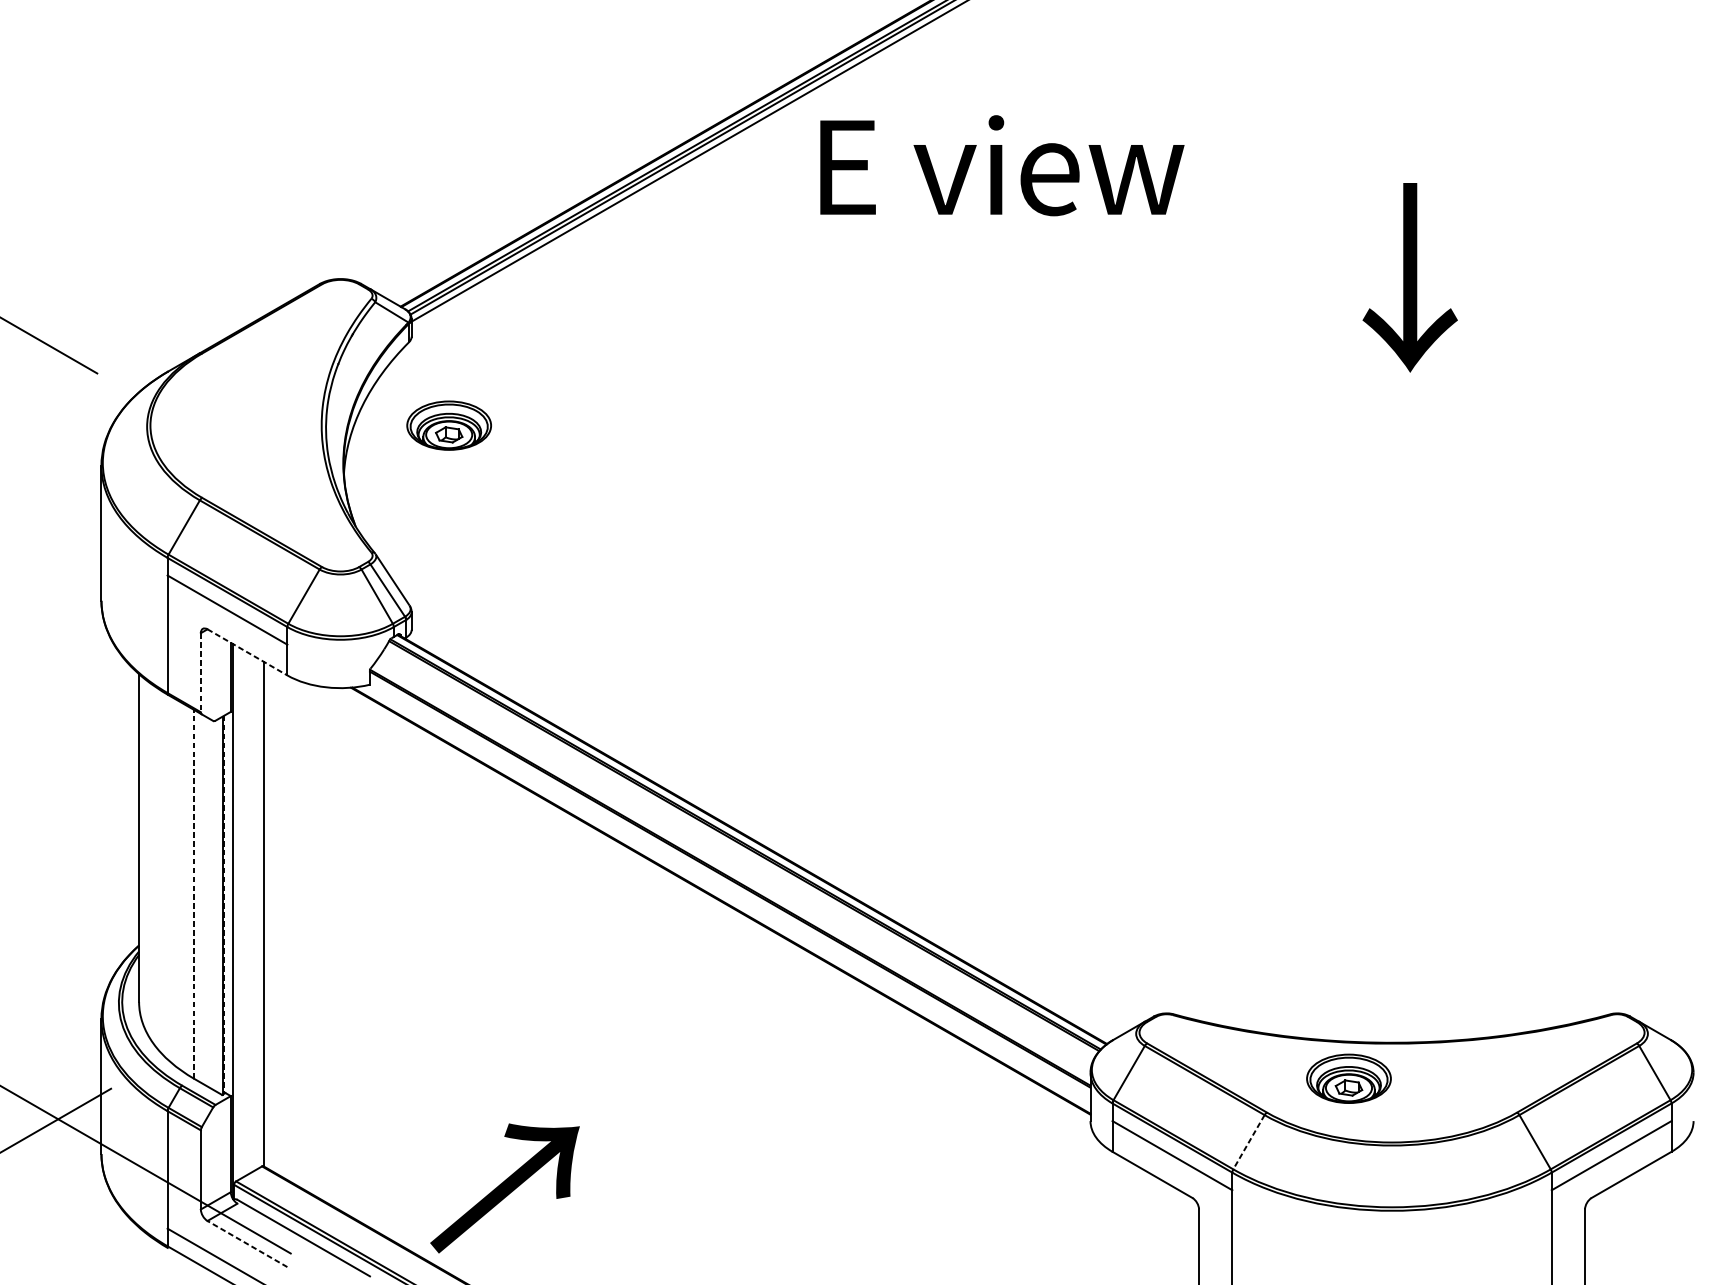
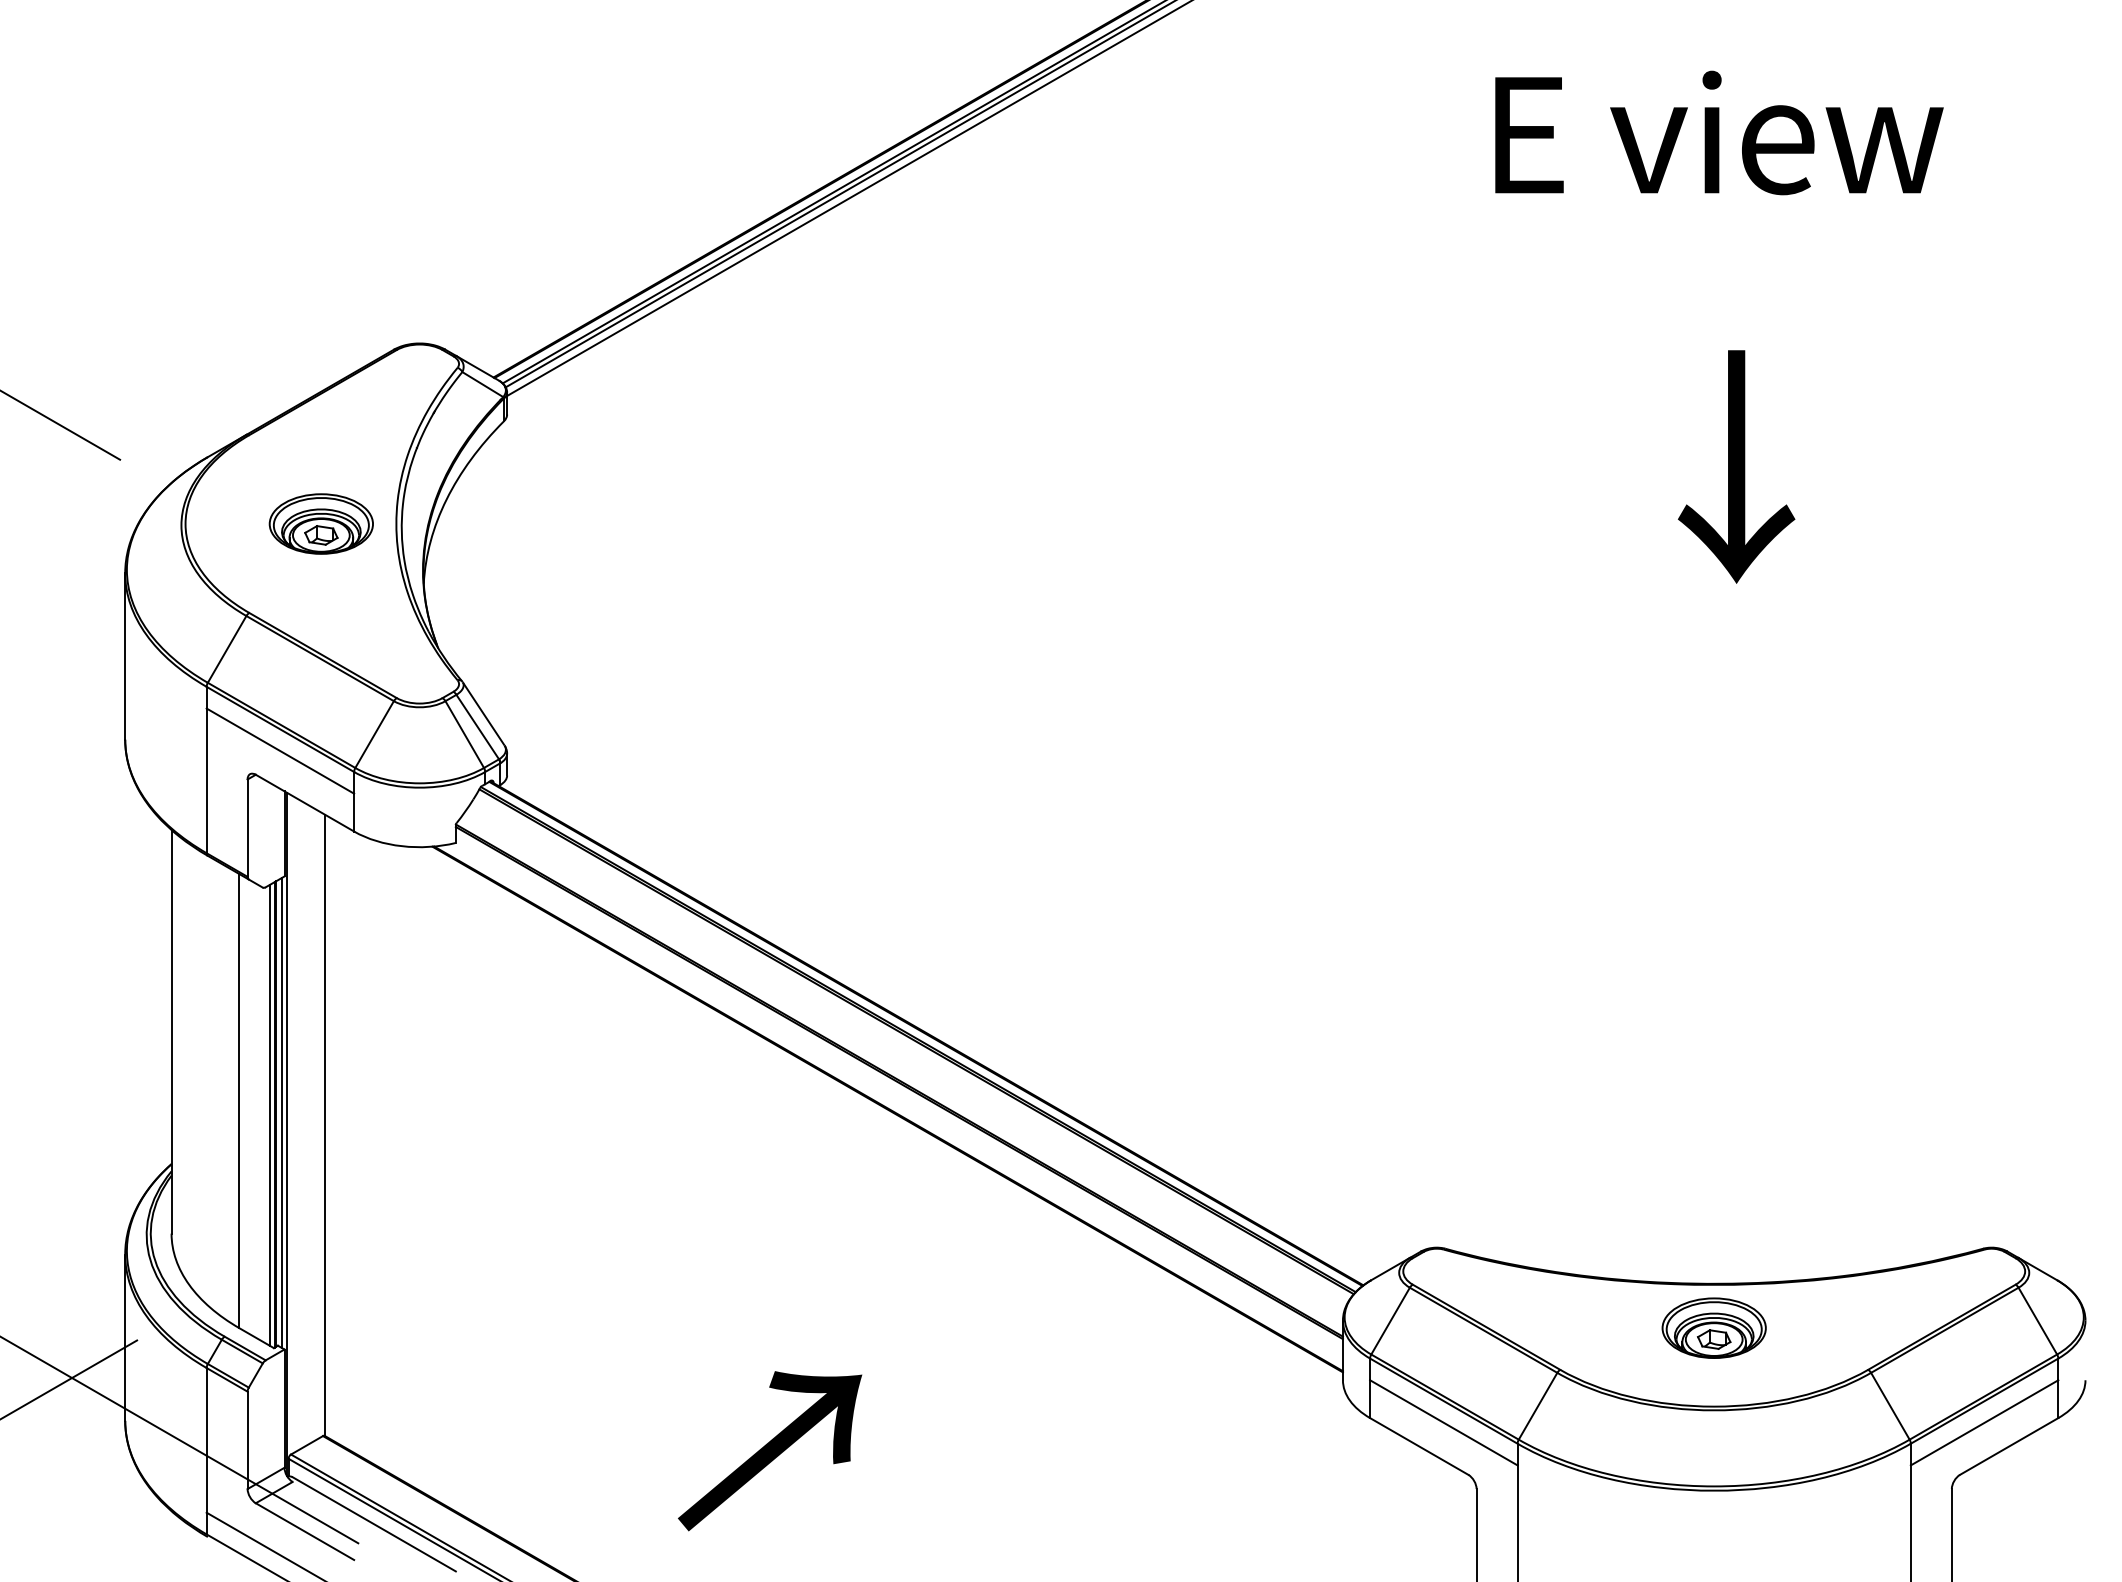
text: (1002, 165) -> (1719, 132), moved
text: (1410, 277) -> (1736, 466), moved
part: (448, 425) -> (320, 523), moved
line: (247, 652) -> (304, 803), dashed -> solid
line: (200, 672) -> (247, 828), dashed -> solid
line: (194, 893) -> (239, 1100), dashed -> solid
line: (229, 903) -> (282, 1112), added
line: (224, 904) -> (276, 1113), dashed -> solid
line: (218, 905) -> (269, 1114), added
part: (1348, 1078) -> (1713, 1327), moved
line: (1249, 1142) -> (1538, 1406), dashed -> solid
text: (505, 1188) -> (770, 1451), moved
line: (247, 1243) -> (304, 1531), dashed -> solid

